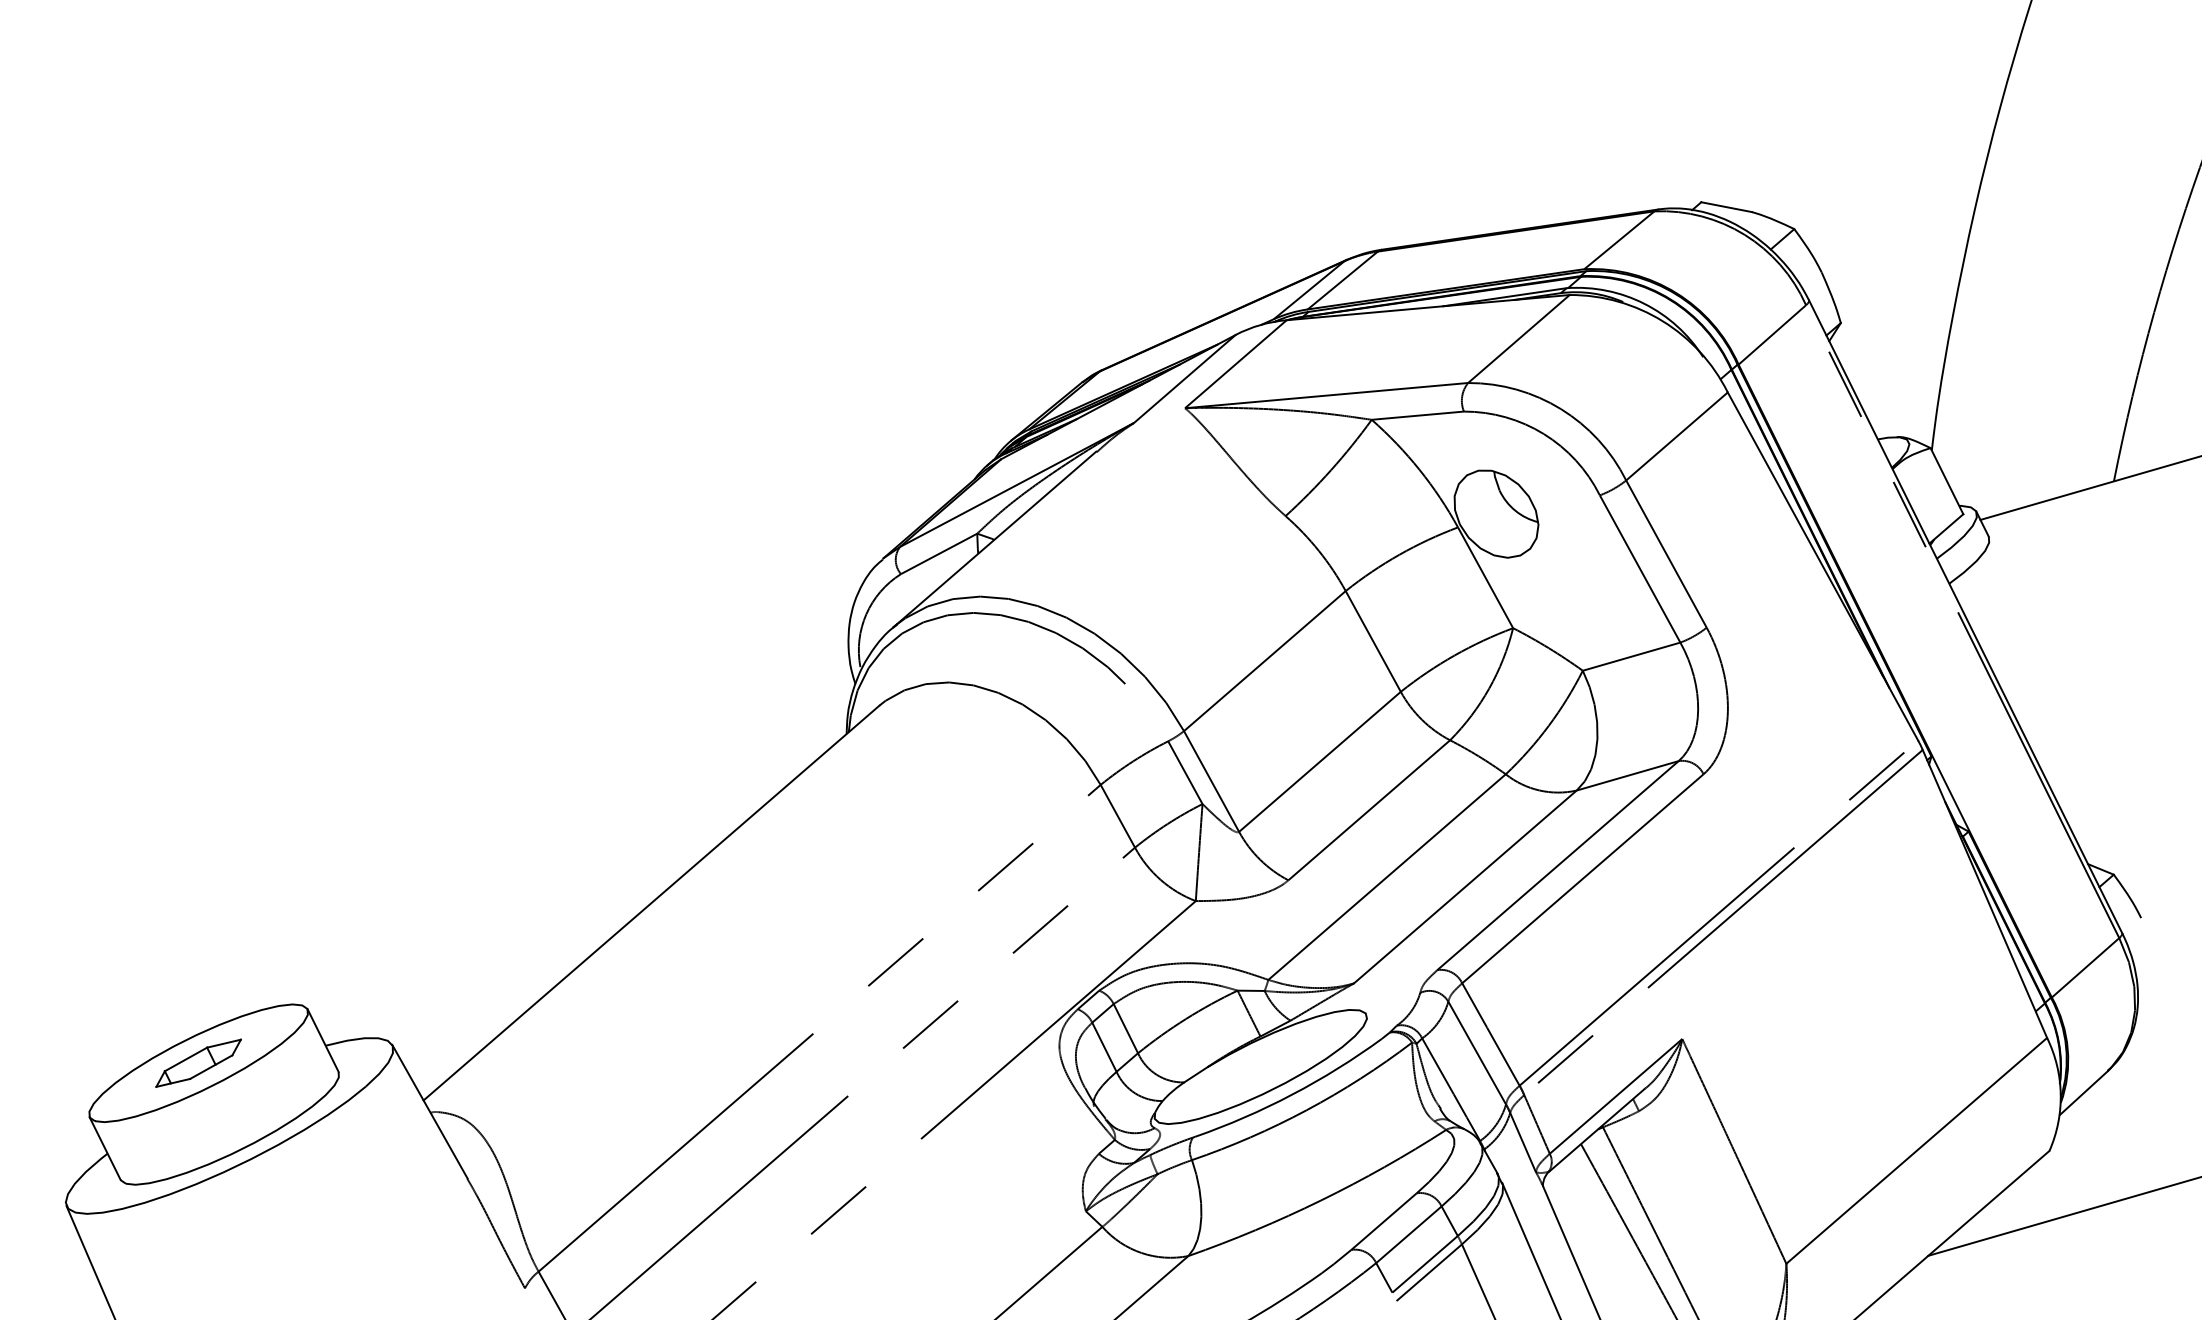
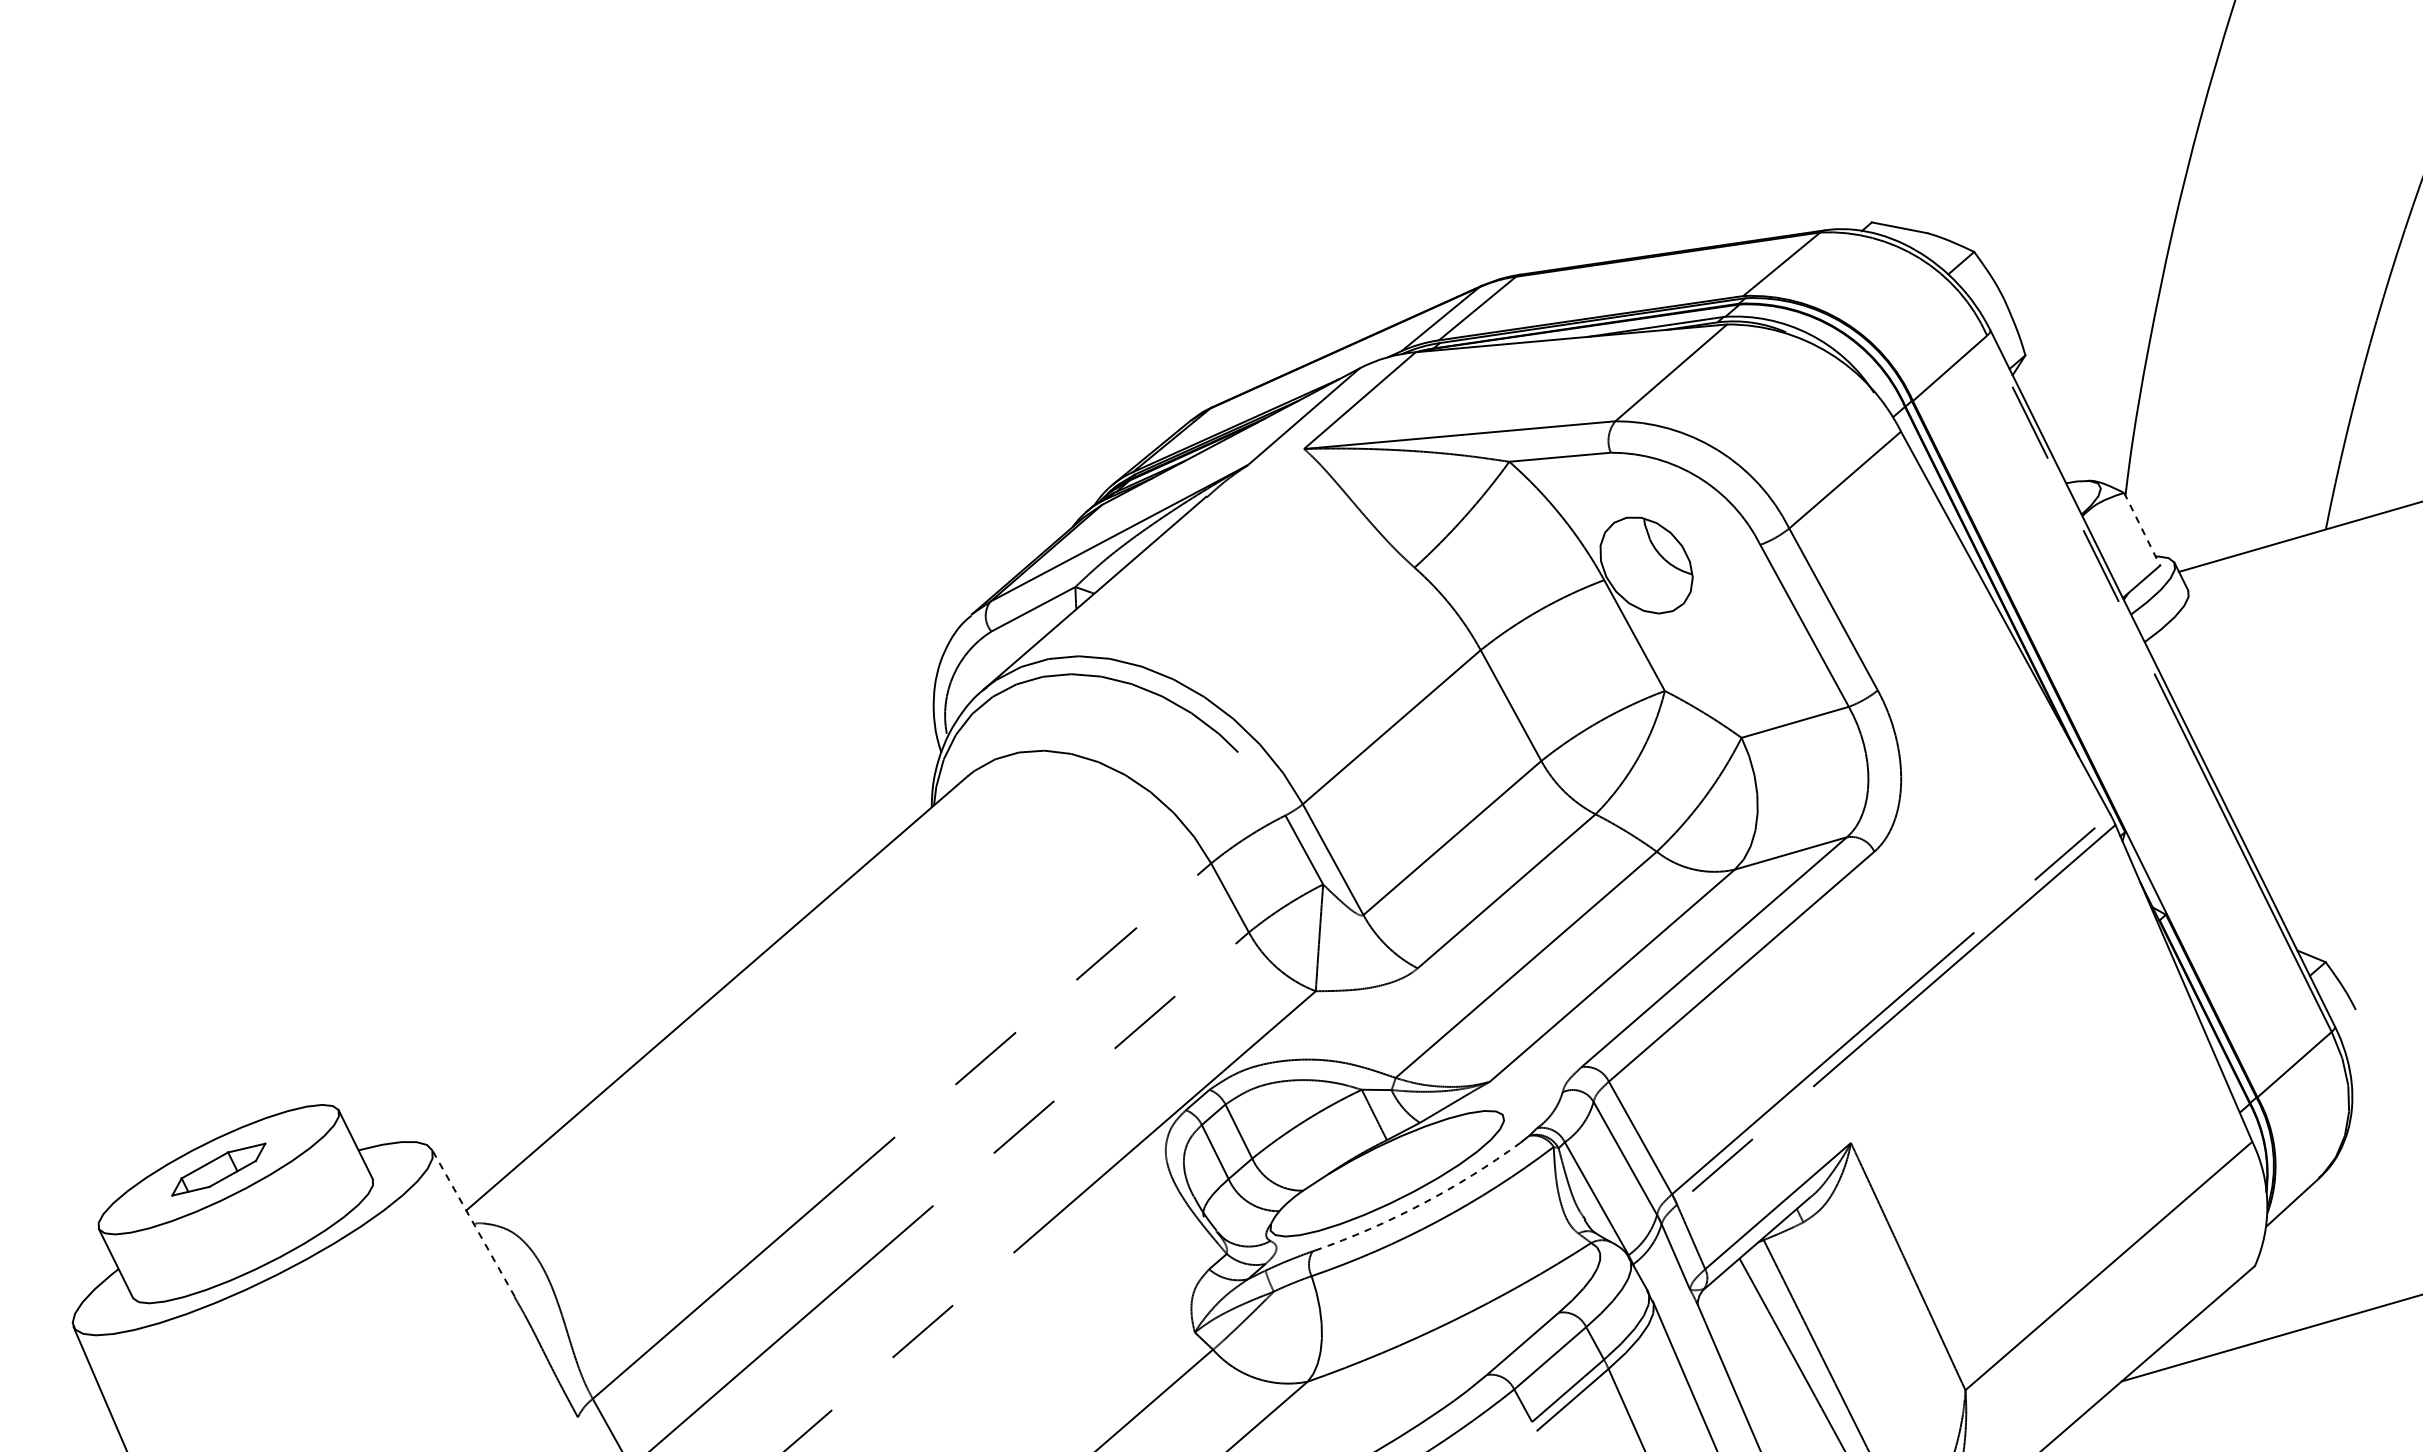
line: (1947, 481) -> (2142, 529), solid -> dashed
arc: (1291, 1094) -> (1421, 1204), solid -> dashed
line: (430, 1111) -> (473, 1222), solid -> dashed

